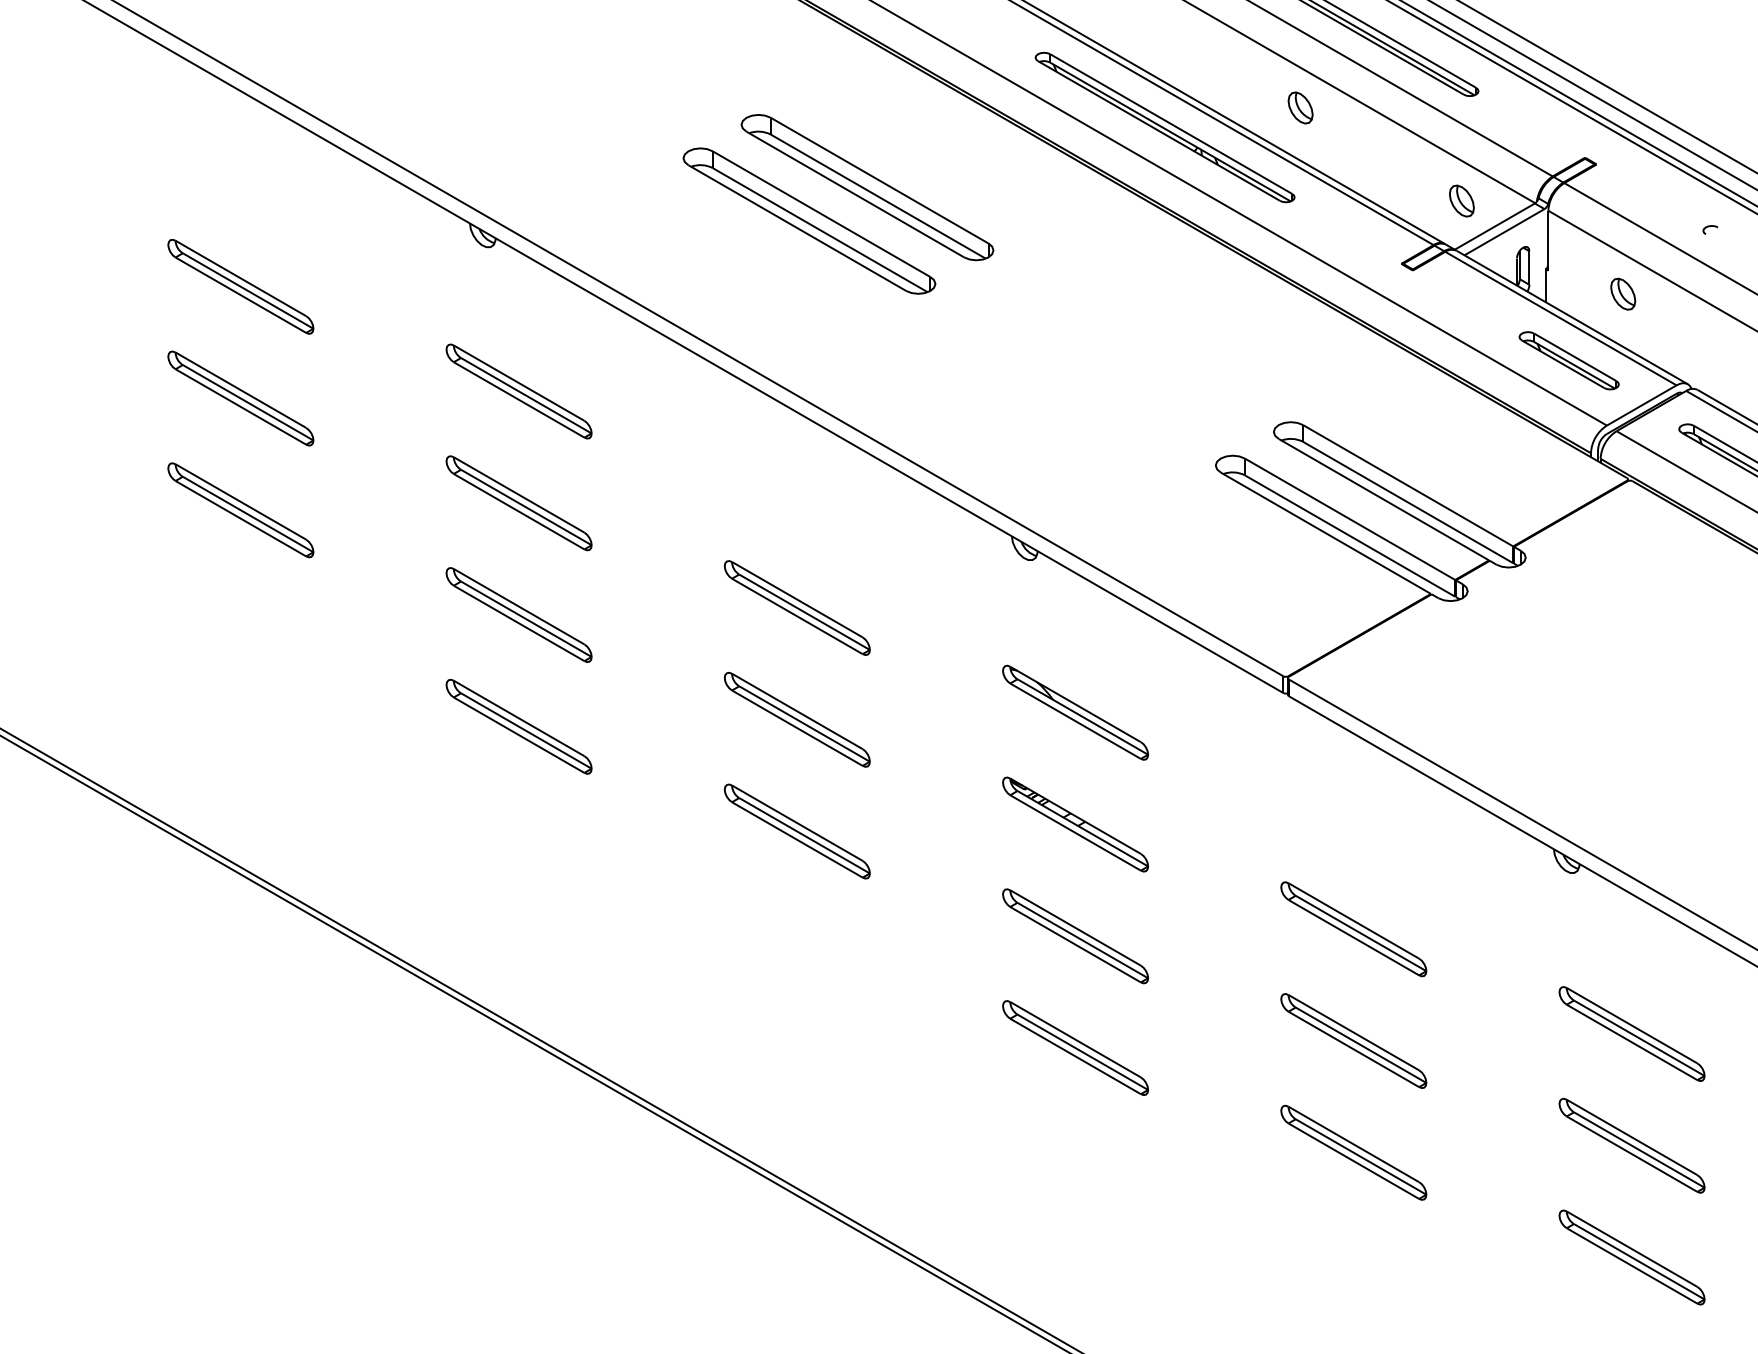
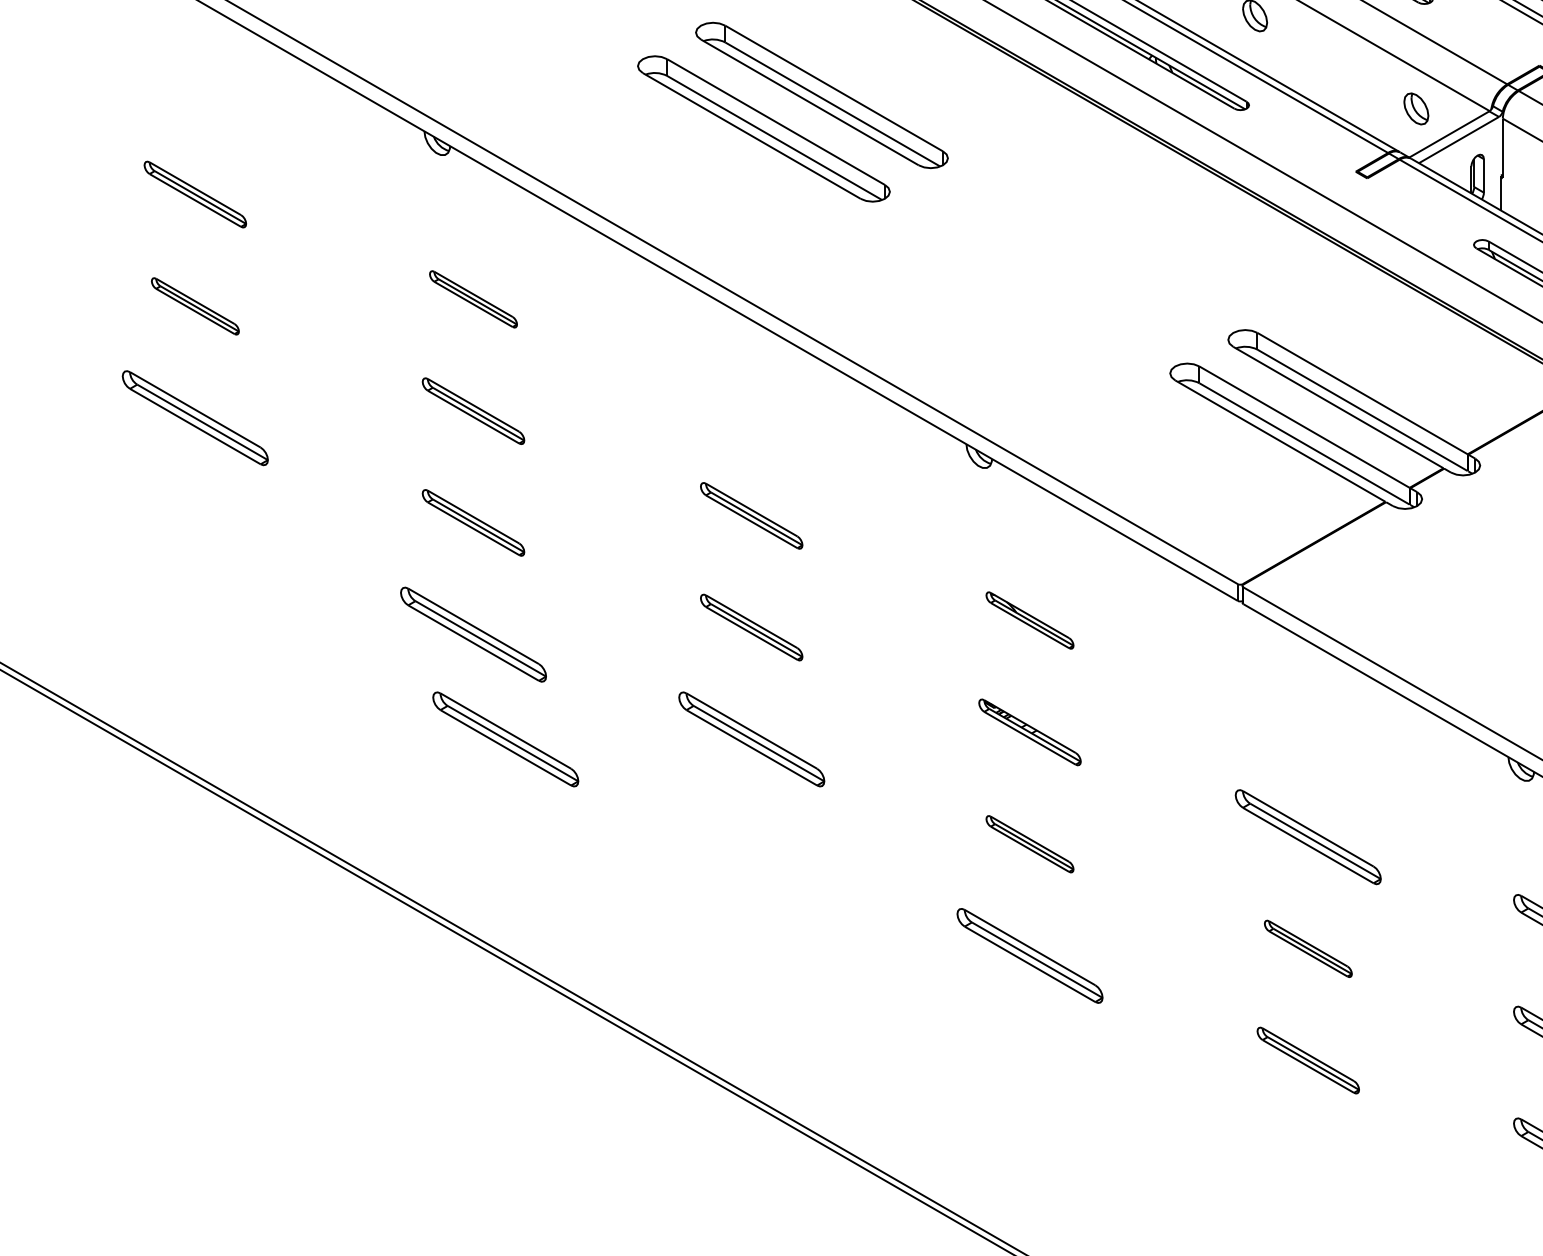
part: (240, 286) -> (194, 194), size x0.7
part: (518, 391) -> (472, 299), size x0.6
part: (240, 398) -> (194, 306), size x0.6
part: (518, 503) -> (472, 411), size x0.7
part: (796, 607) -> (750, 515), size x0.7
part: (518, 614) -> (472, 522), size x0.7
part: (1075, 712) -> (1029, 620), size x0.6
part: (796, 719) -> (750, 627), size x0.7
part: (1075, 824) -> (1029, 732), size x0.7
part: (550, 831) -> (504, 739), added
part: (1075, 936) -> (1029, 844), size x0.6
part: (1353, 1040) -> (1307, 948), size x0.6
part: (1353, 1152) -> (1307, 1060), size x0.7

